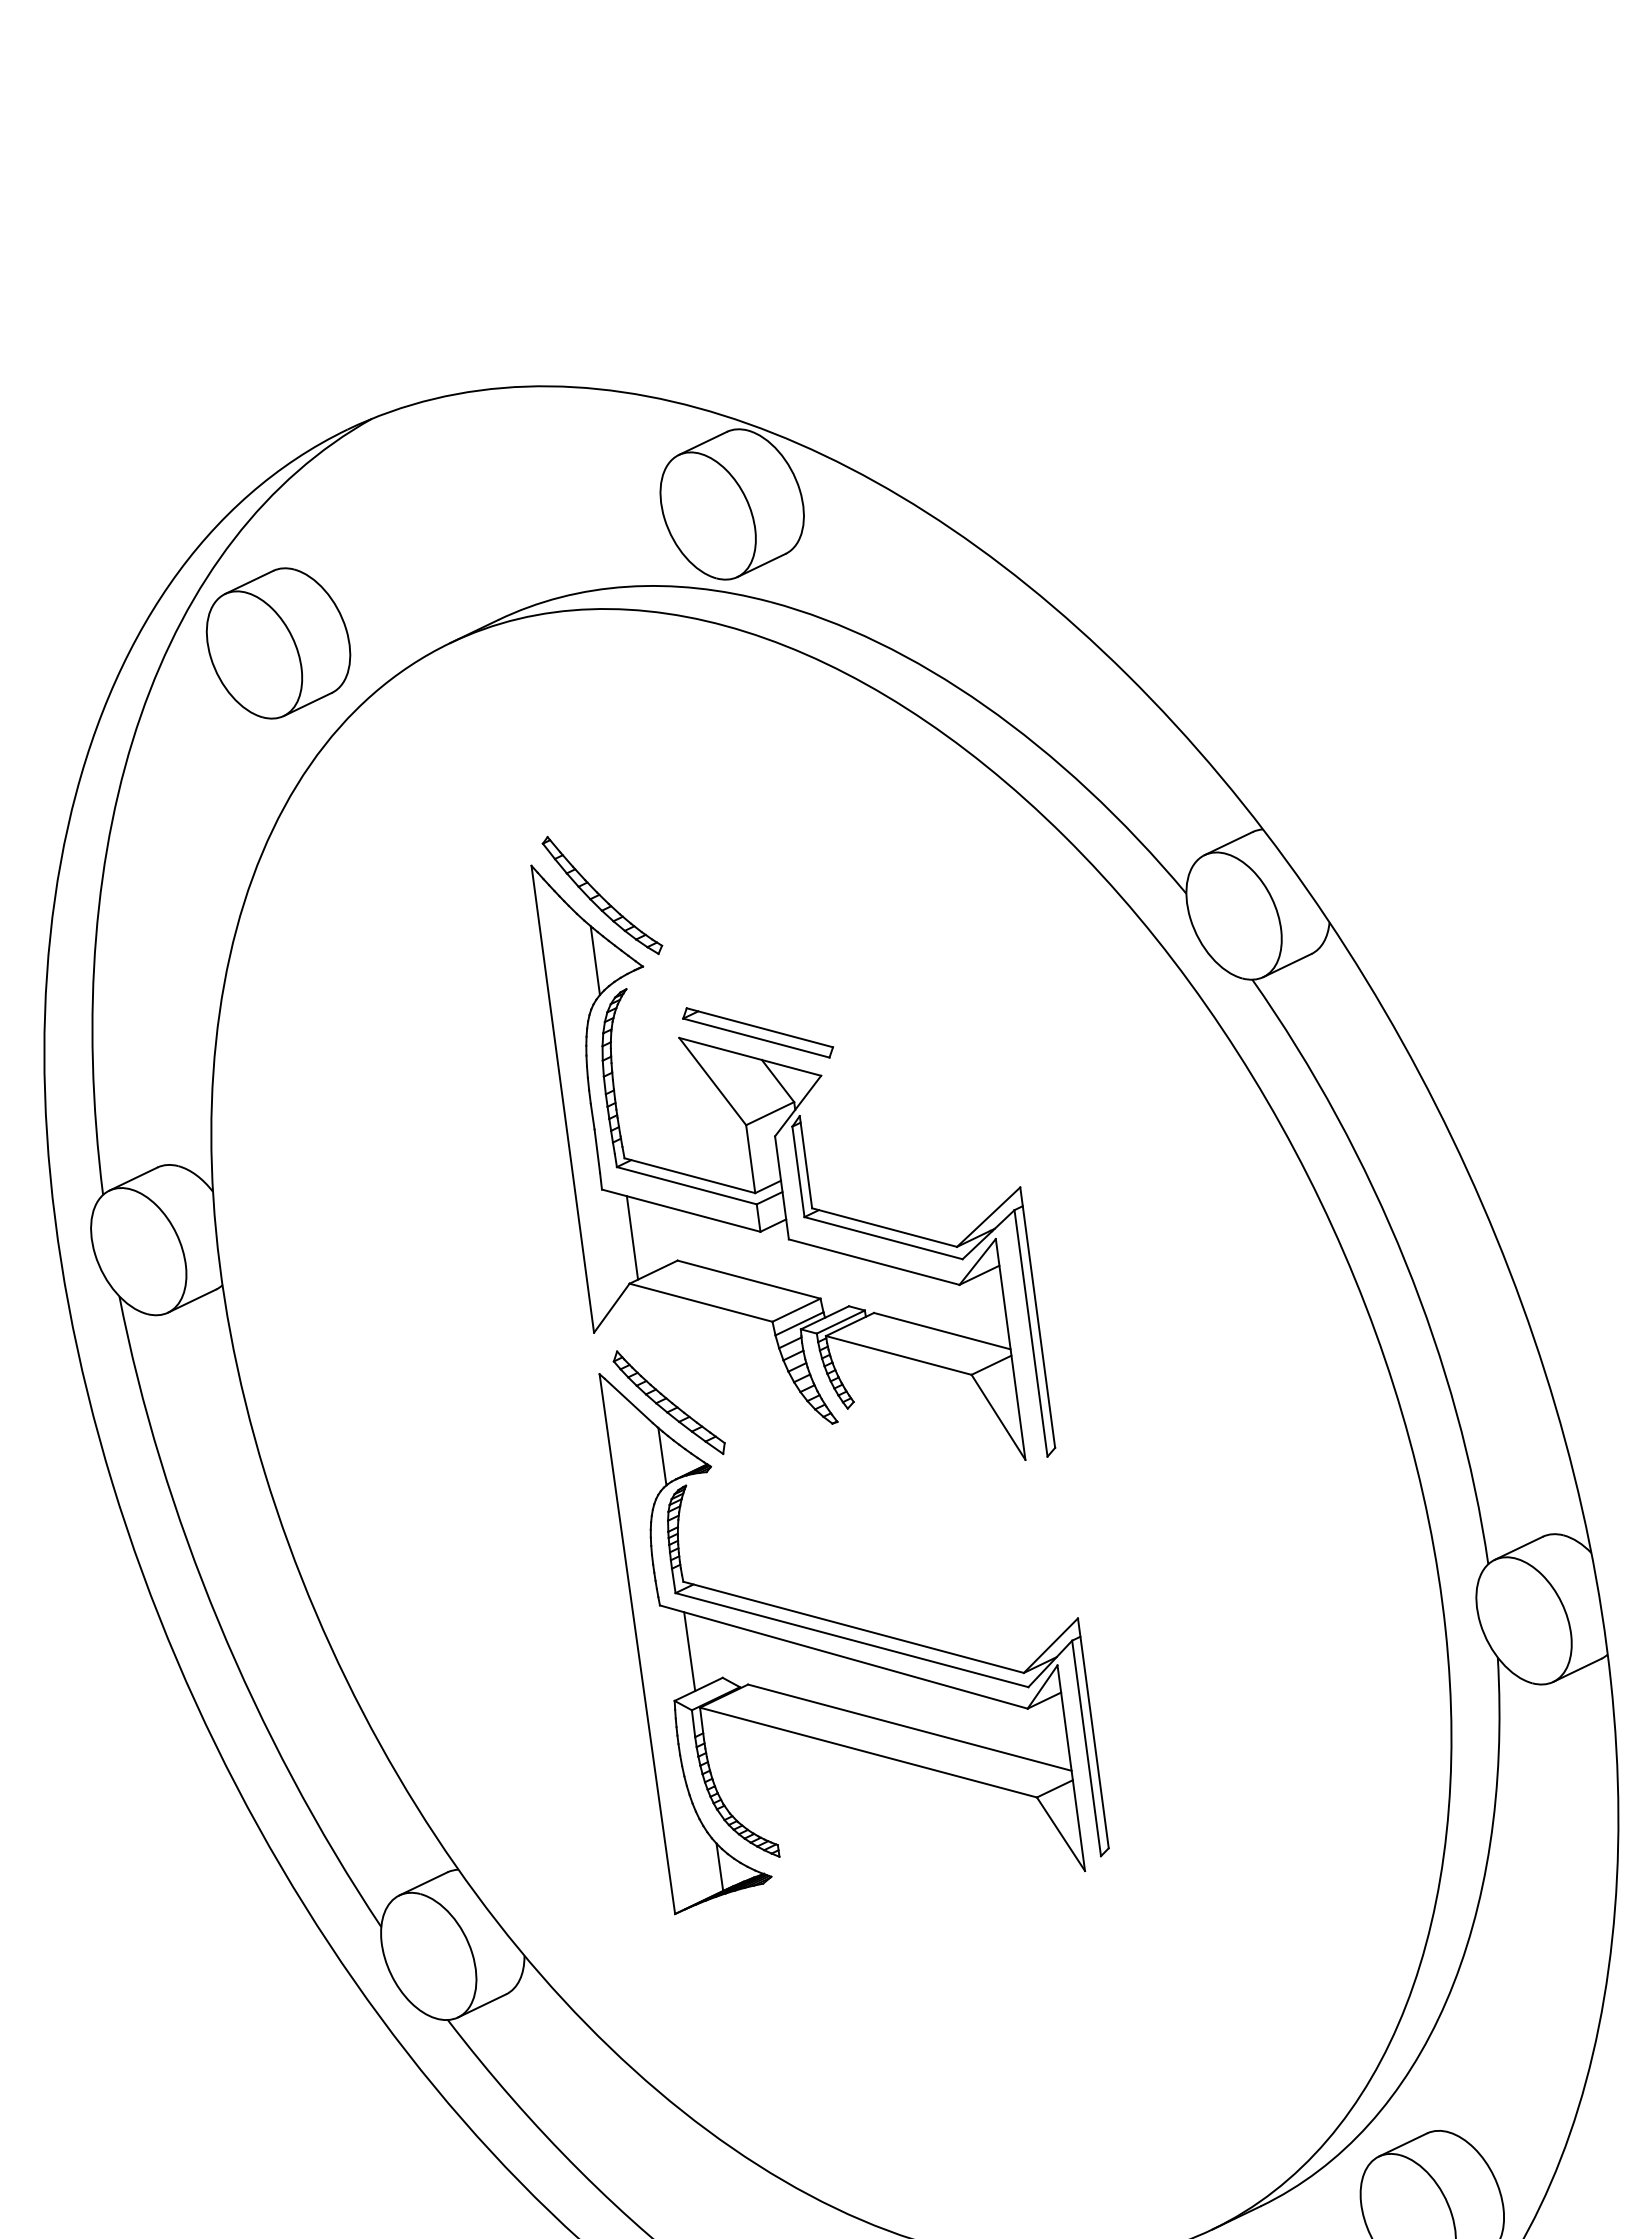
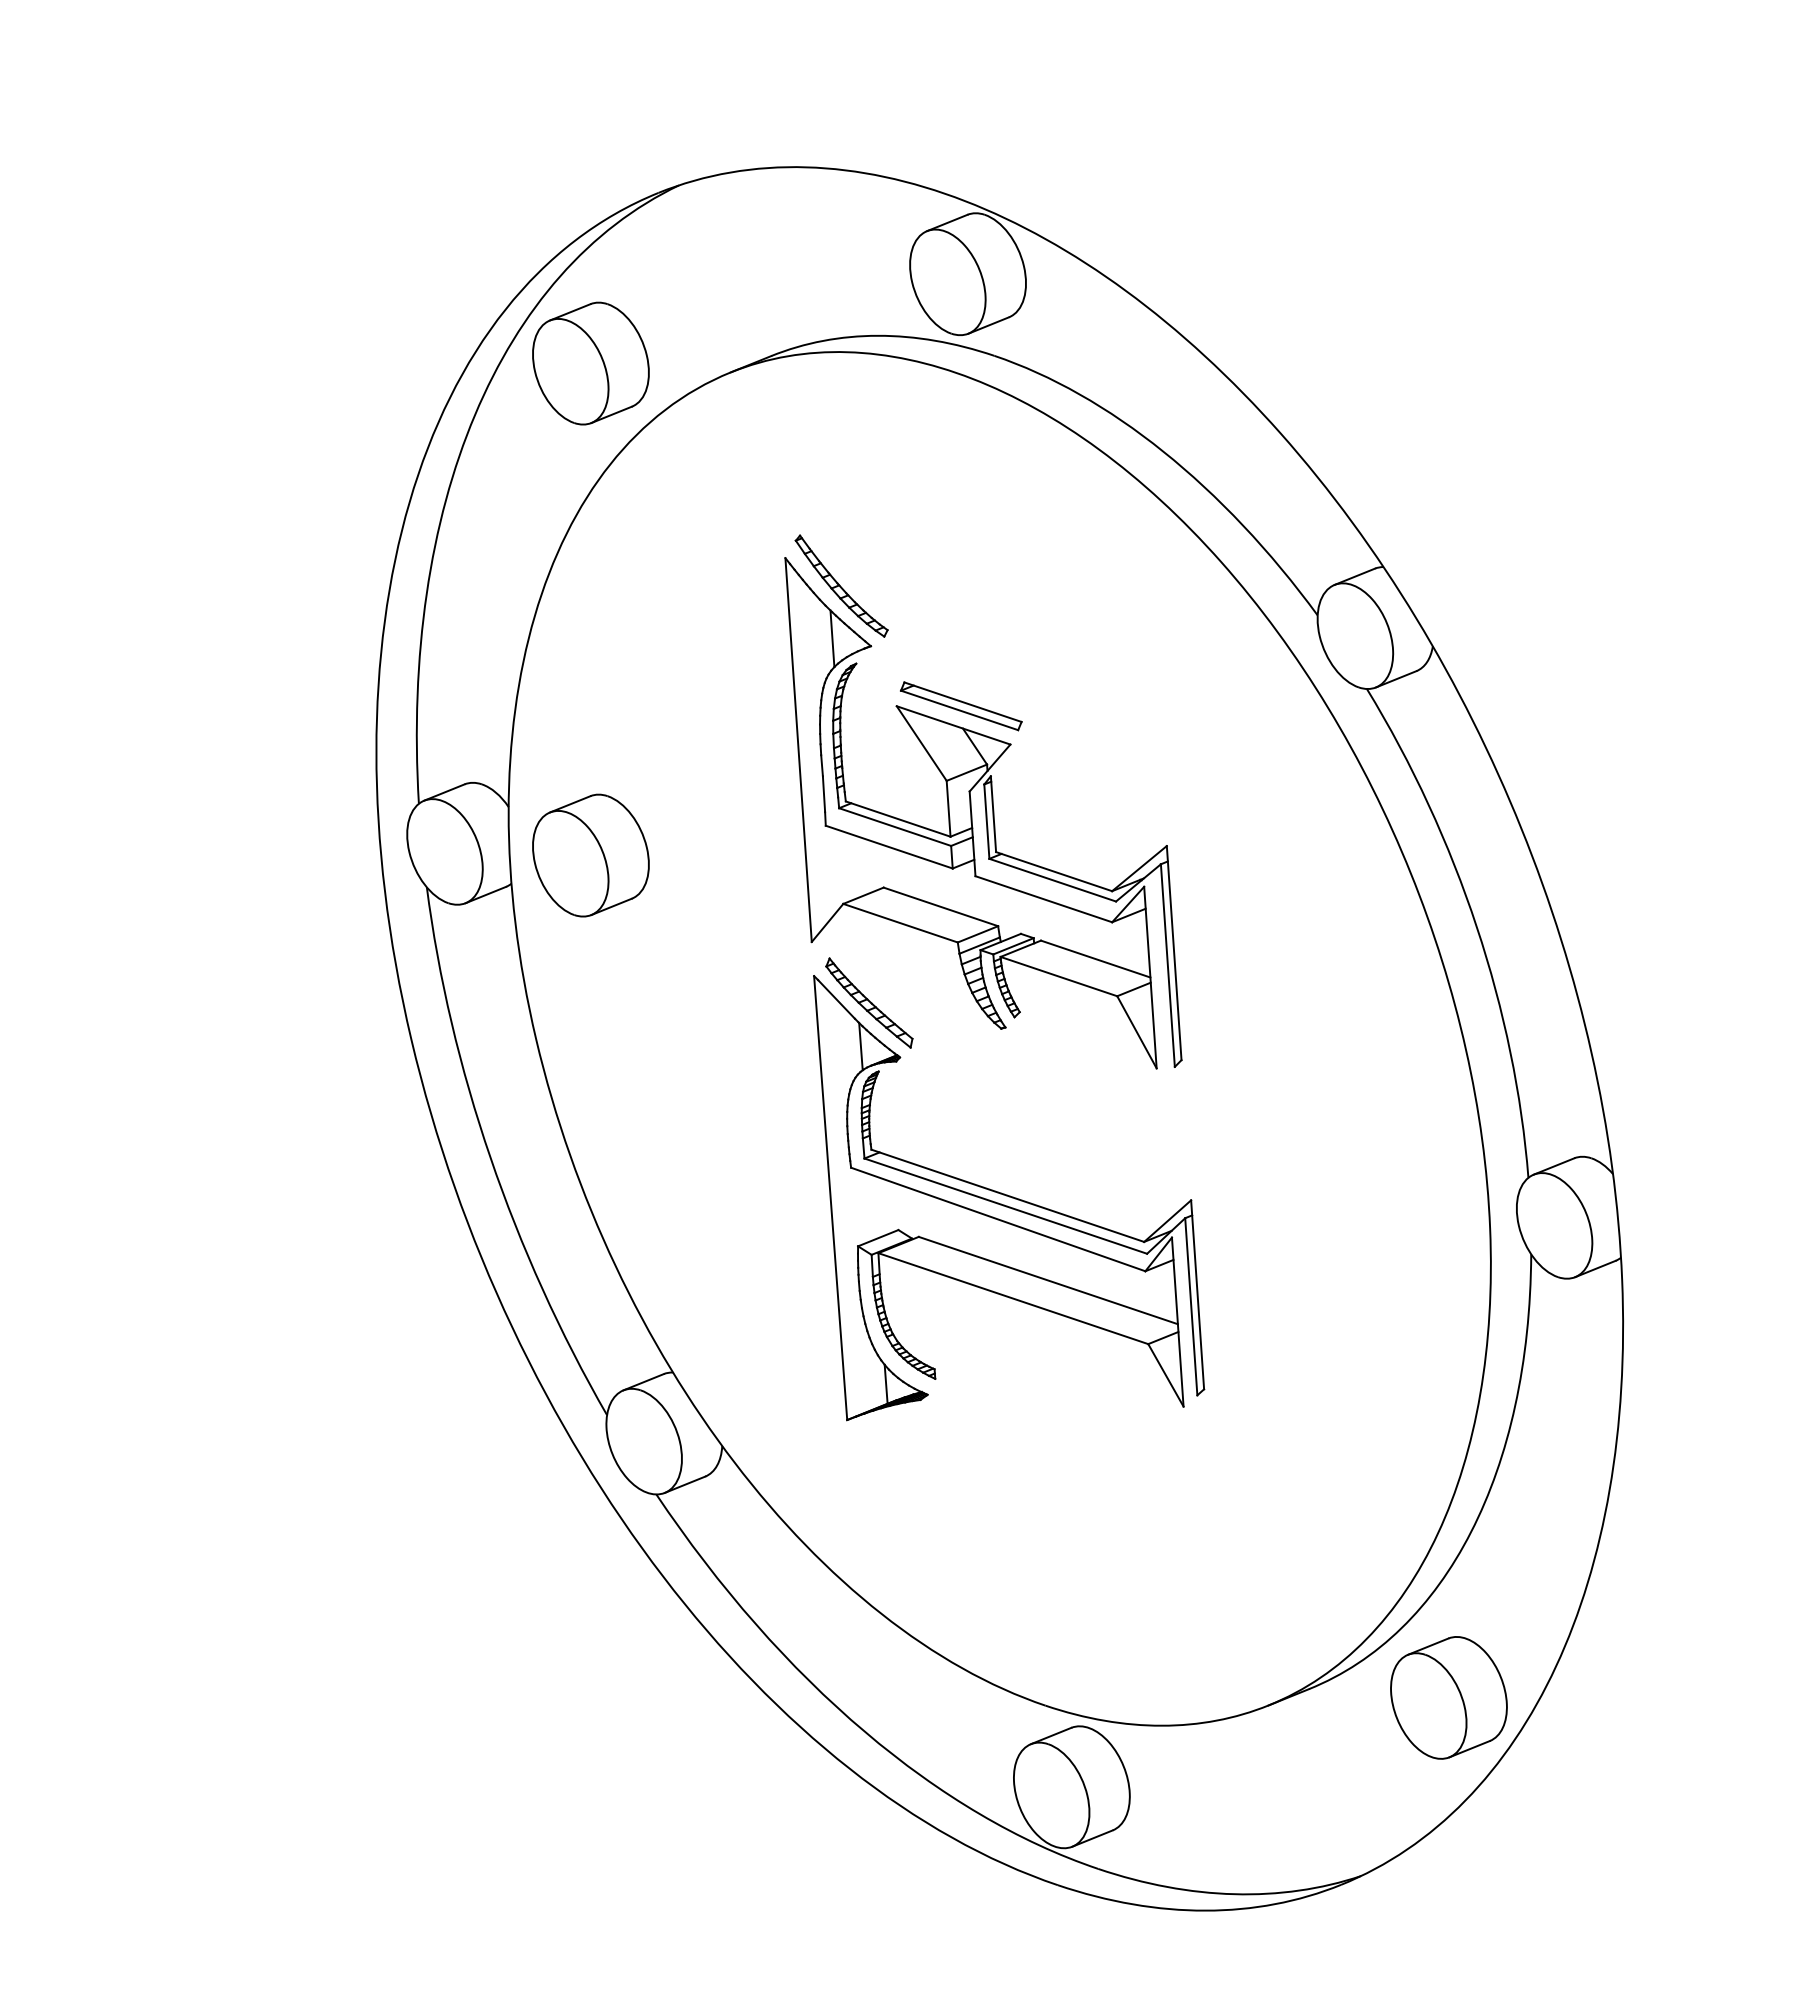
line: (631, 1237) -> (847, 866), removed
part: (316, 1244) -> (590, 855), added
line: (689, 1651) -> (872, 1206), removed

